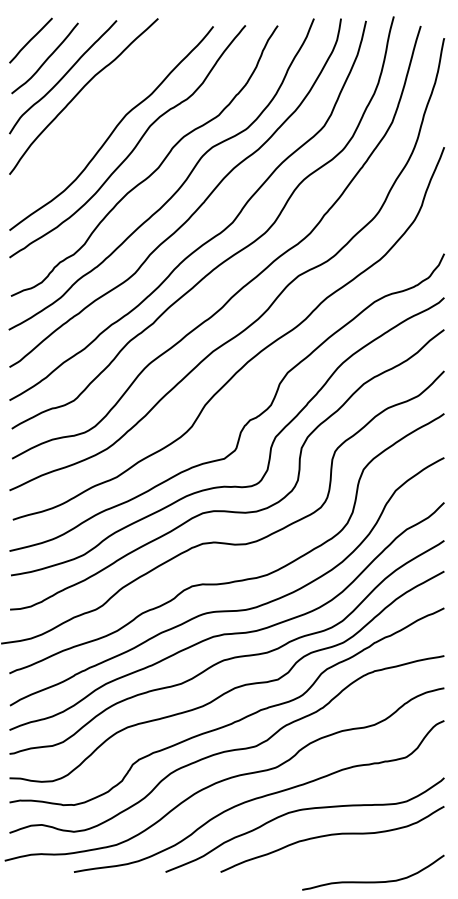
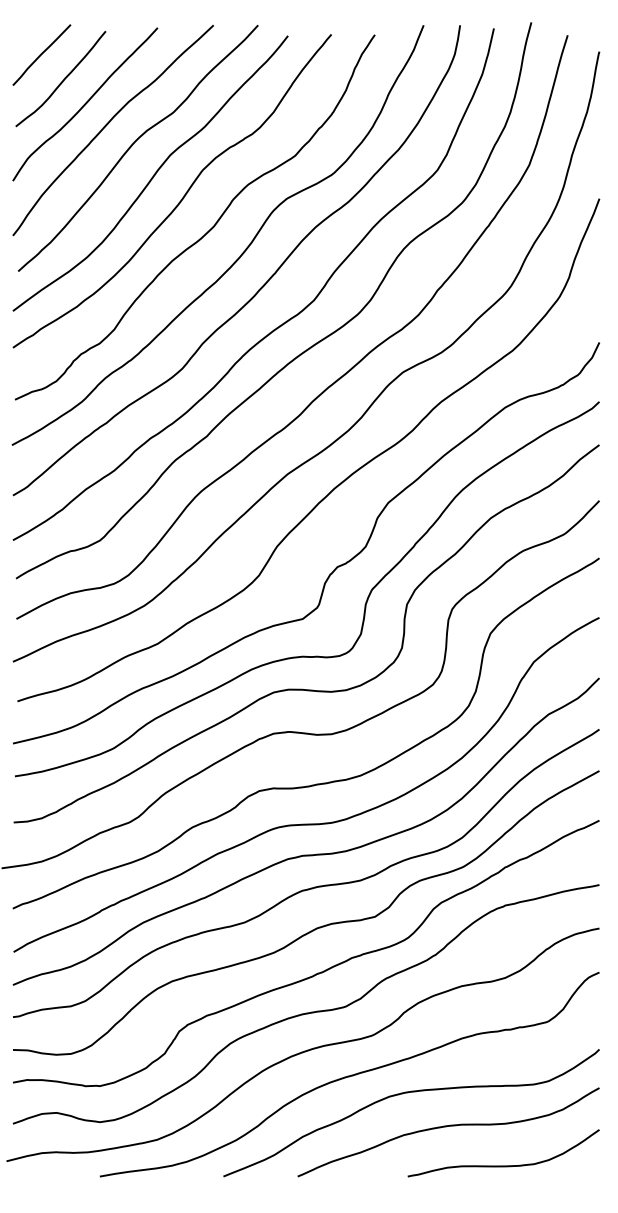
curve: (99, 106) -> (134, 143), added
curve: (373, 881) -> (503, 1165), moved

